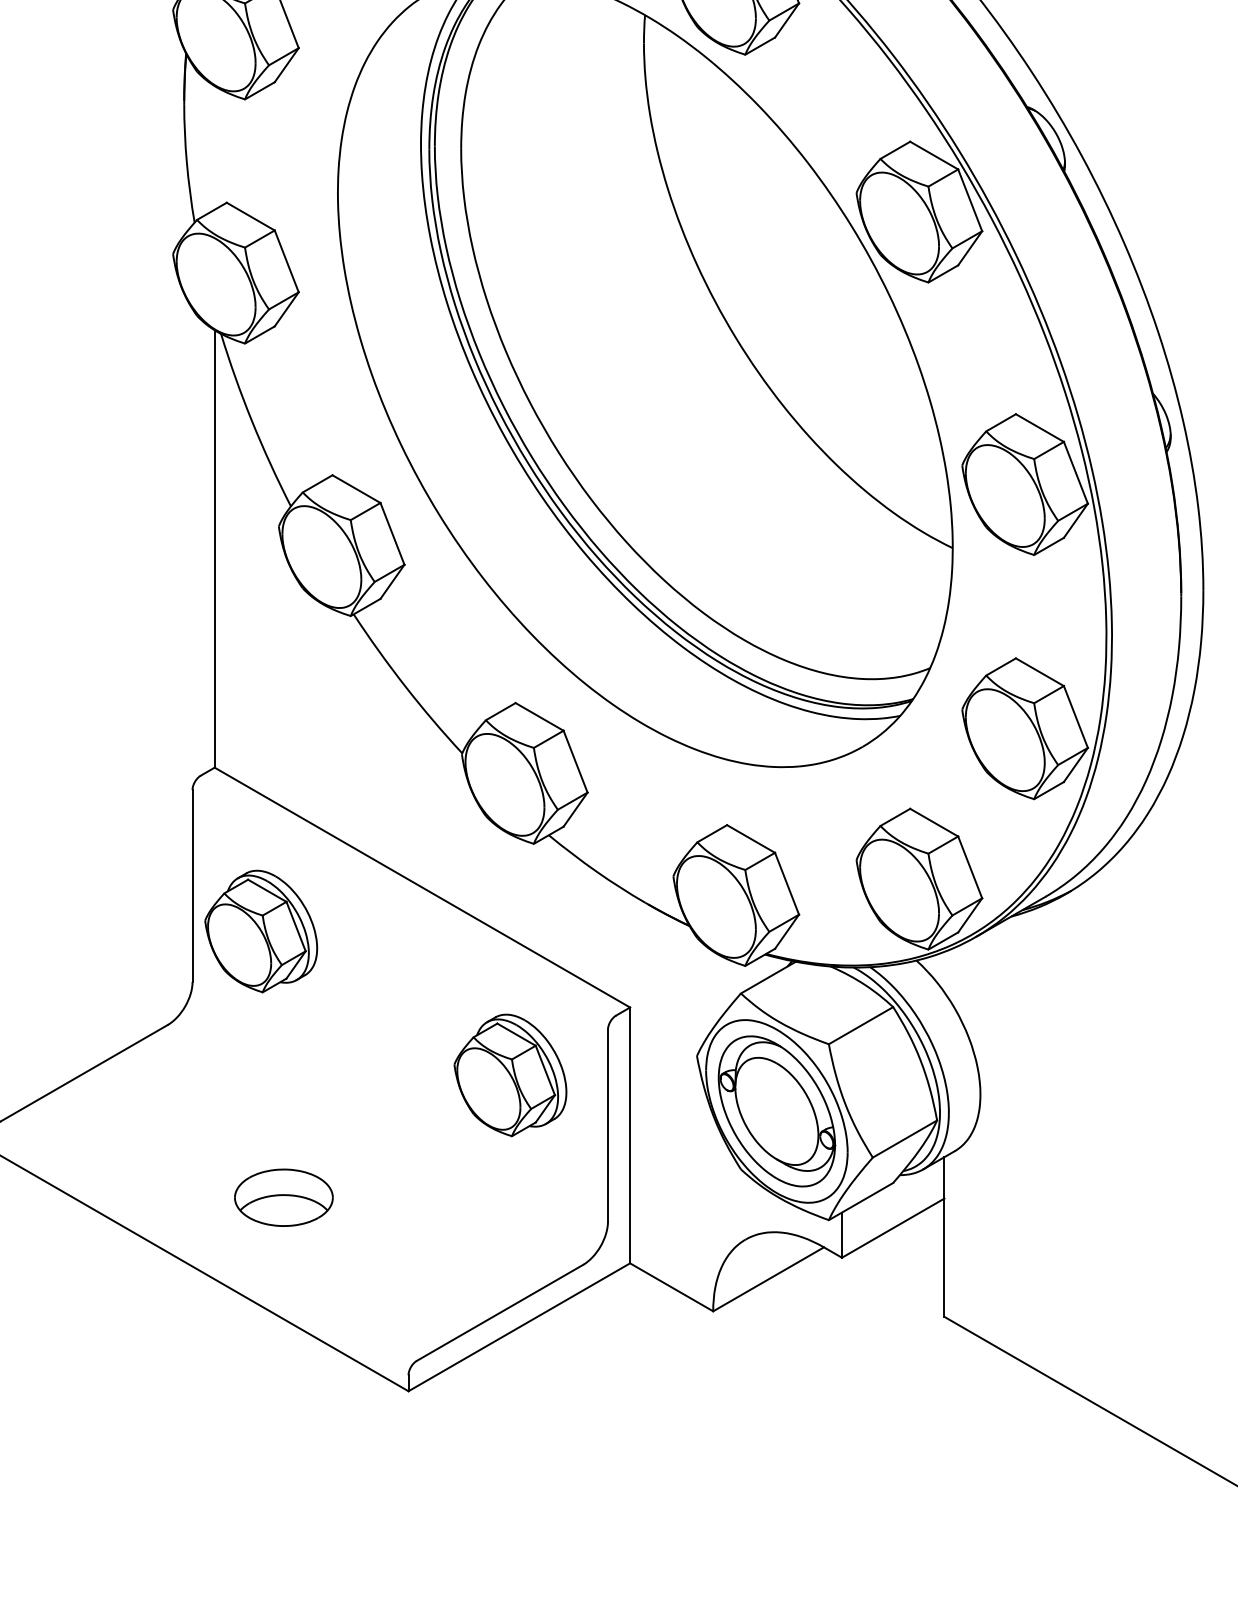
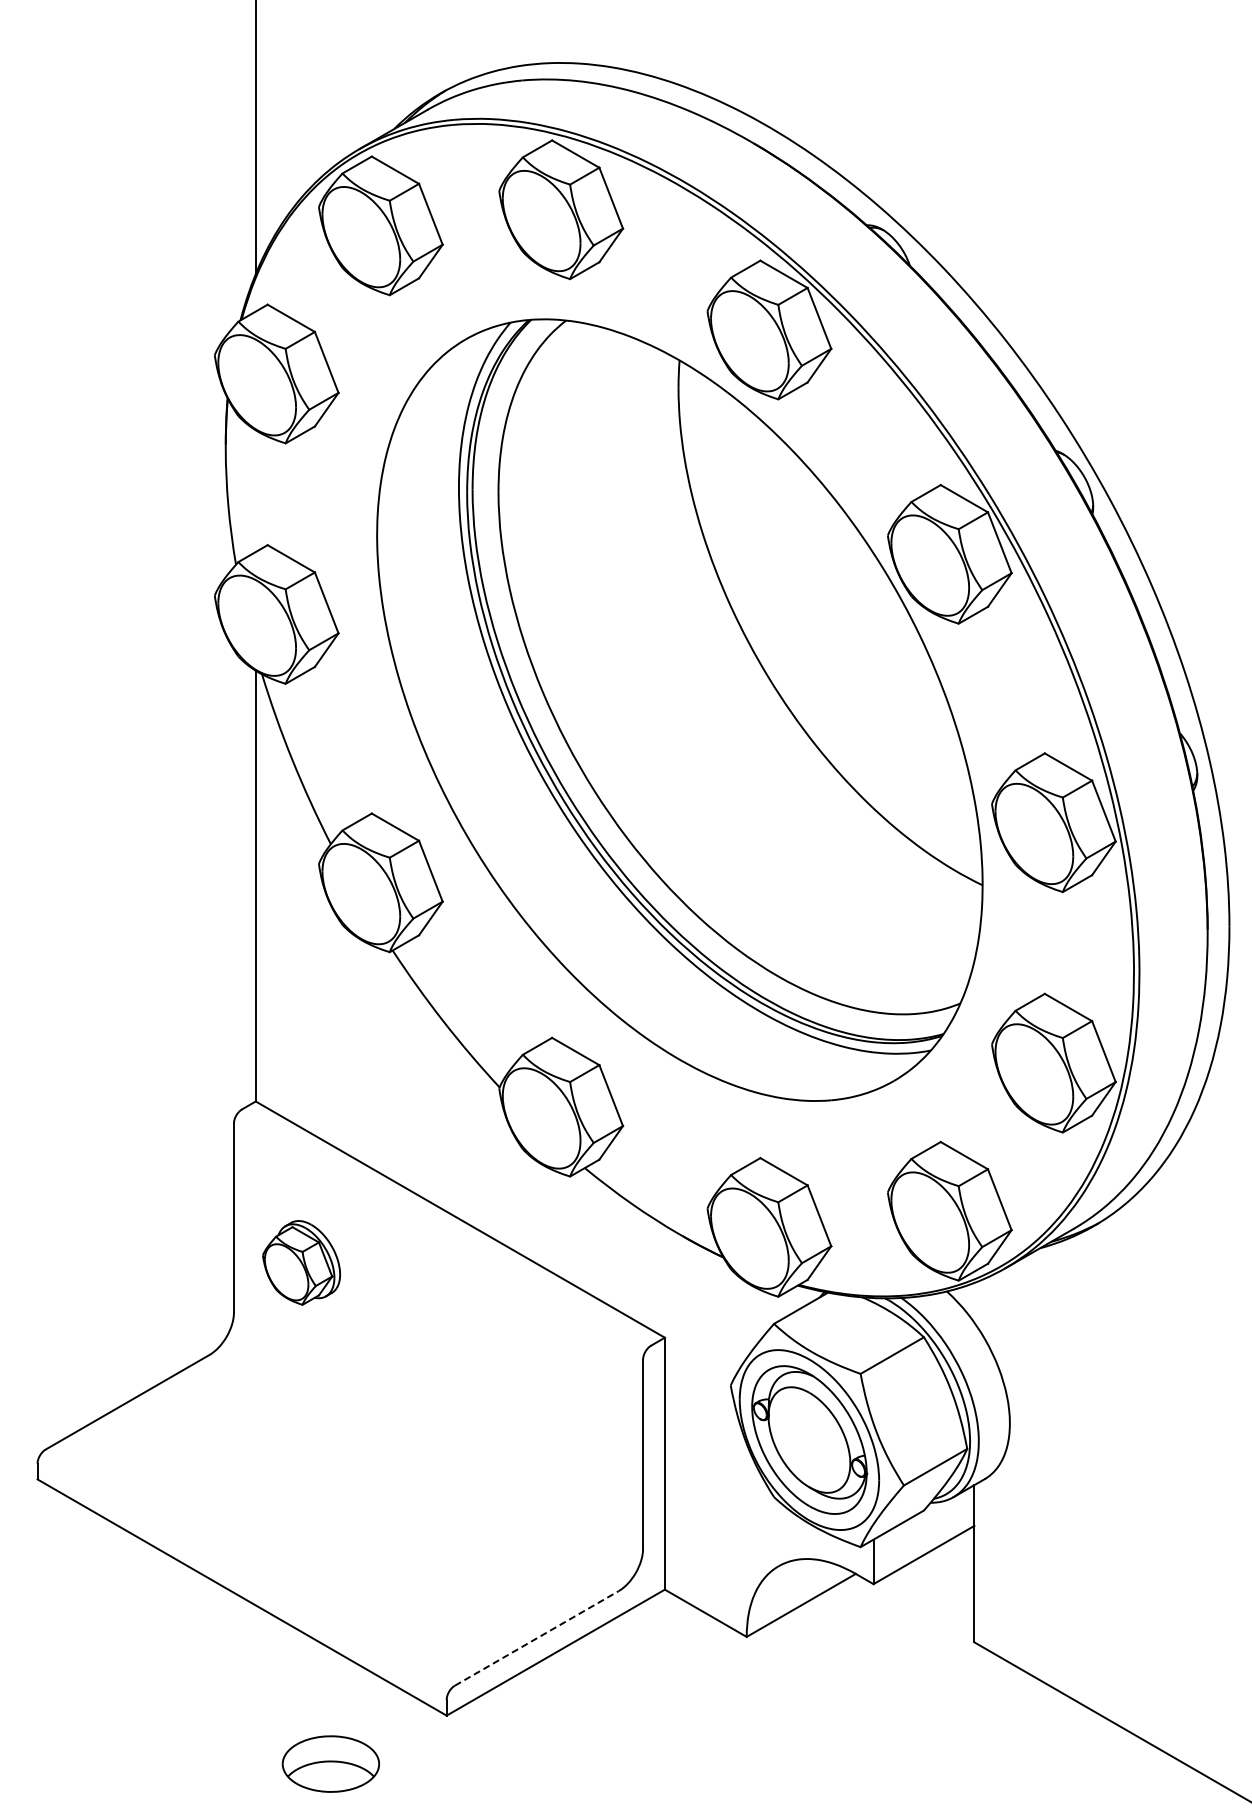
part: (261, 931) -> (301, 1262), size x0.7
part: (510, 1075) -> (547, 1404), removed
part: (283, 1197) -> (330, 1763), moved
line: (500, 1312) -> (537, 1638), solid -> dashed

